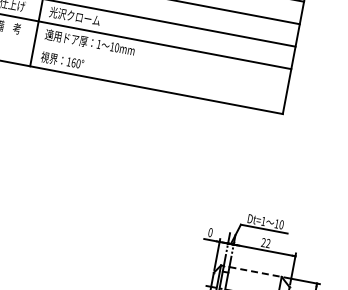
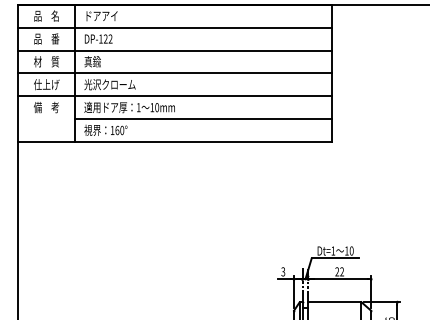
line: (160, 68) -> (203, 119), added
text: (210, 232) -> (283, 271), 0 -> 3
line: (255, 272) -> (334, 302), dashed -> solid

